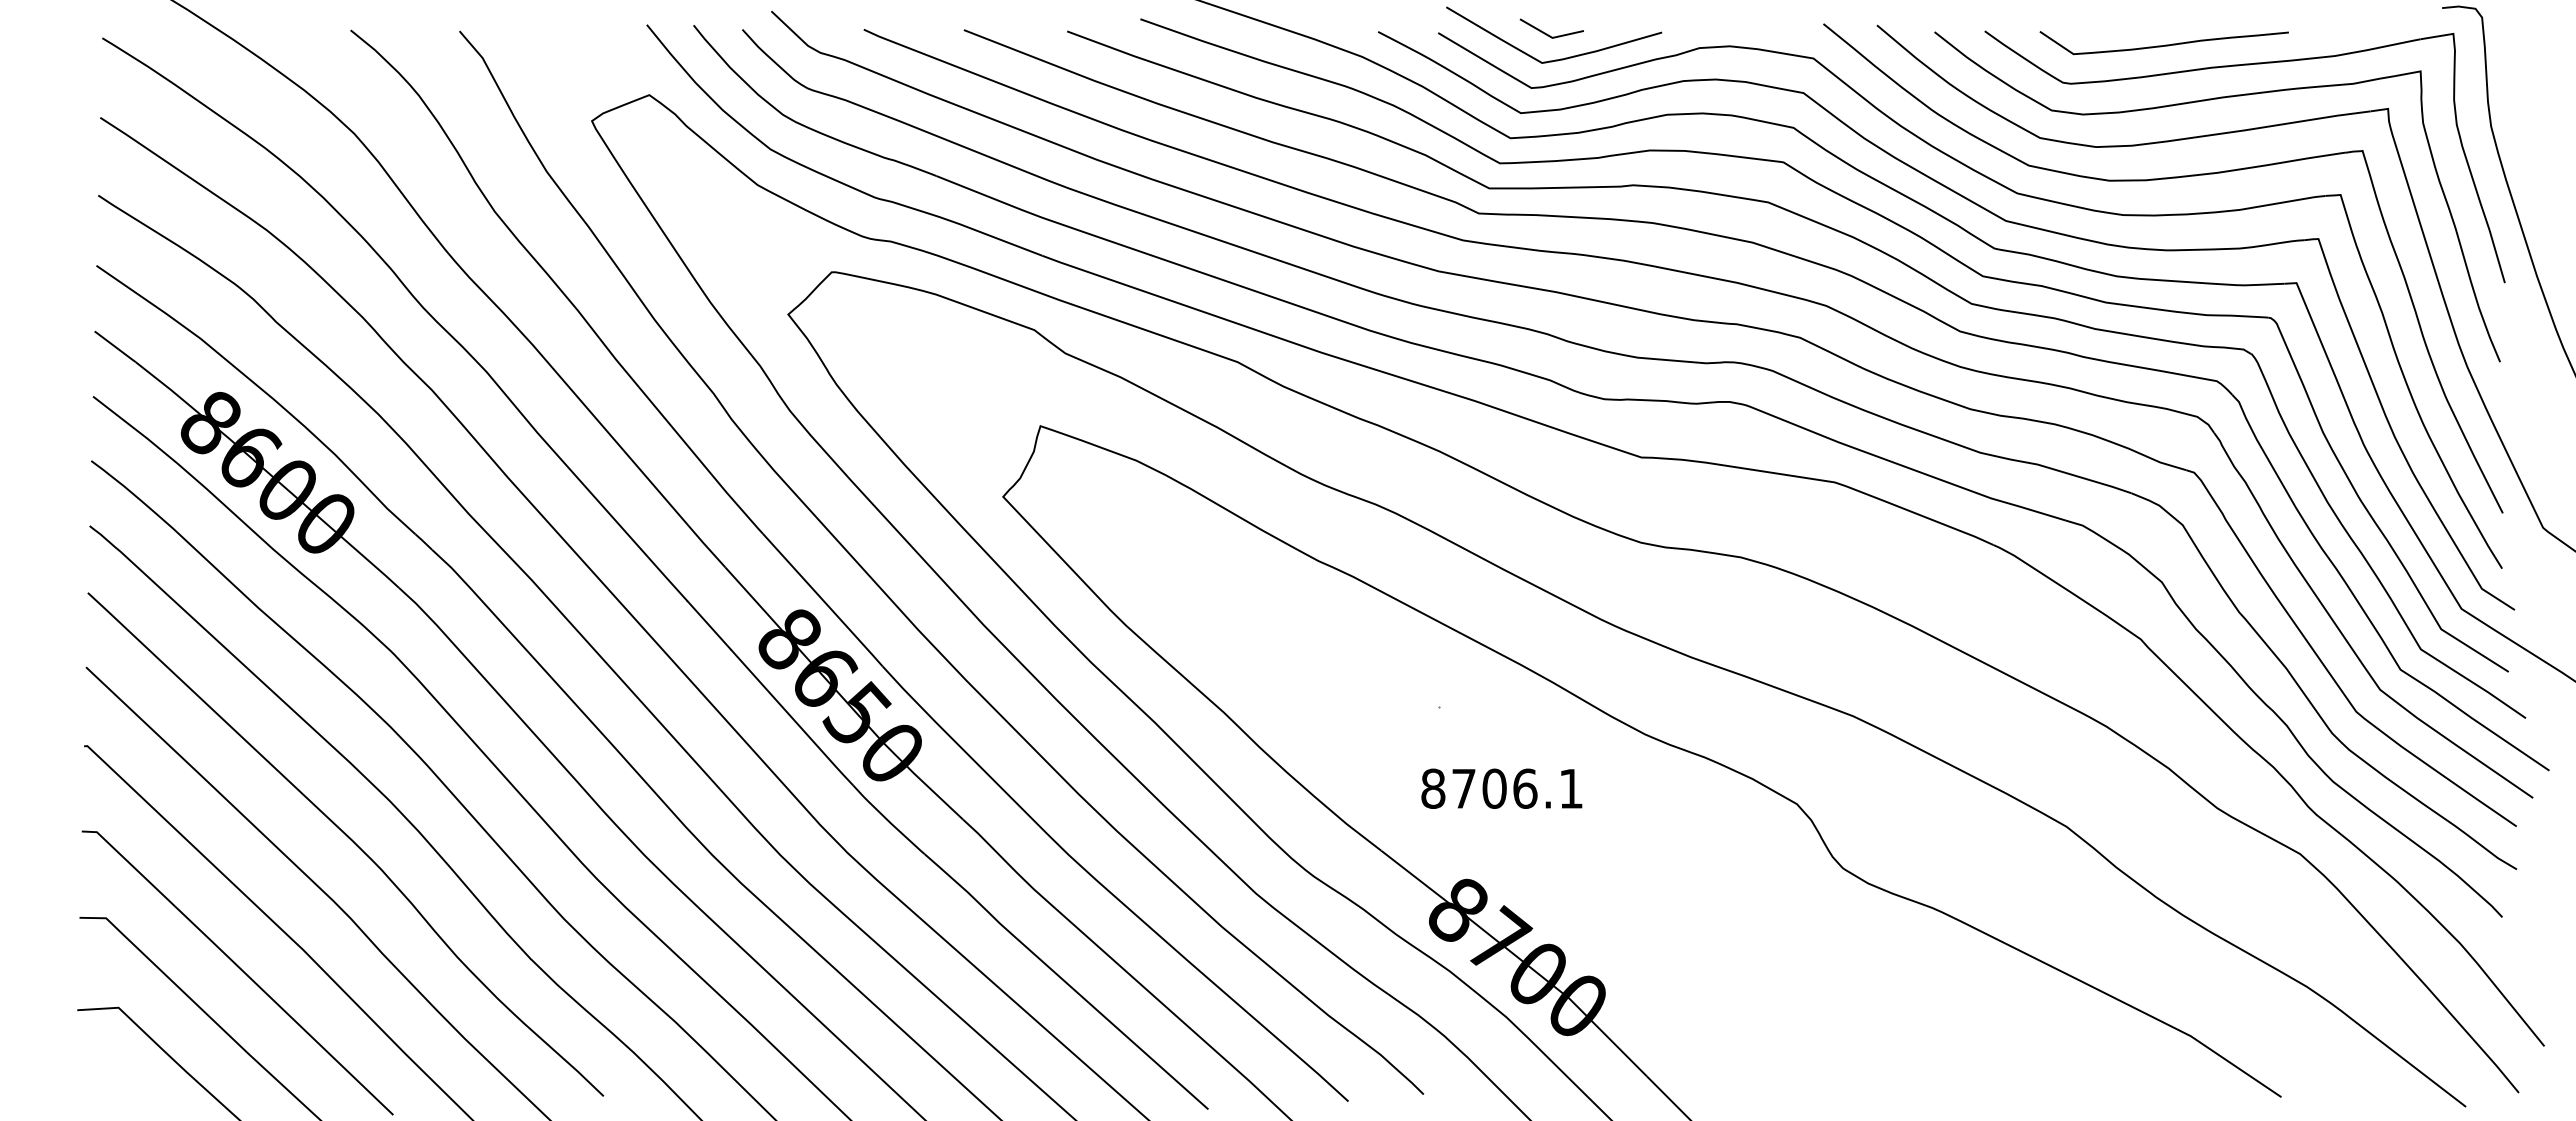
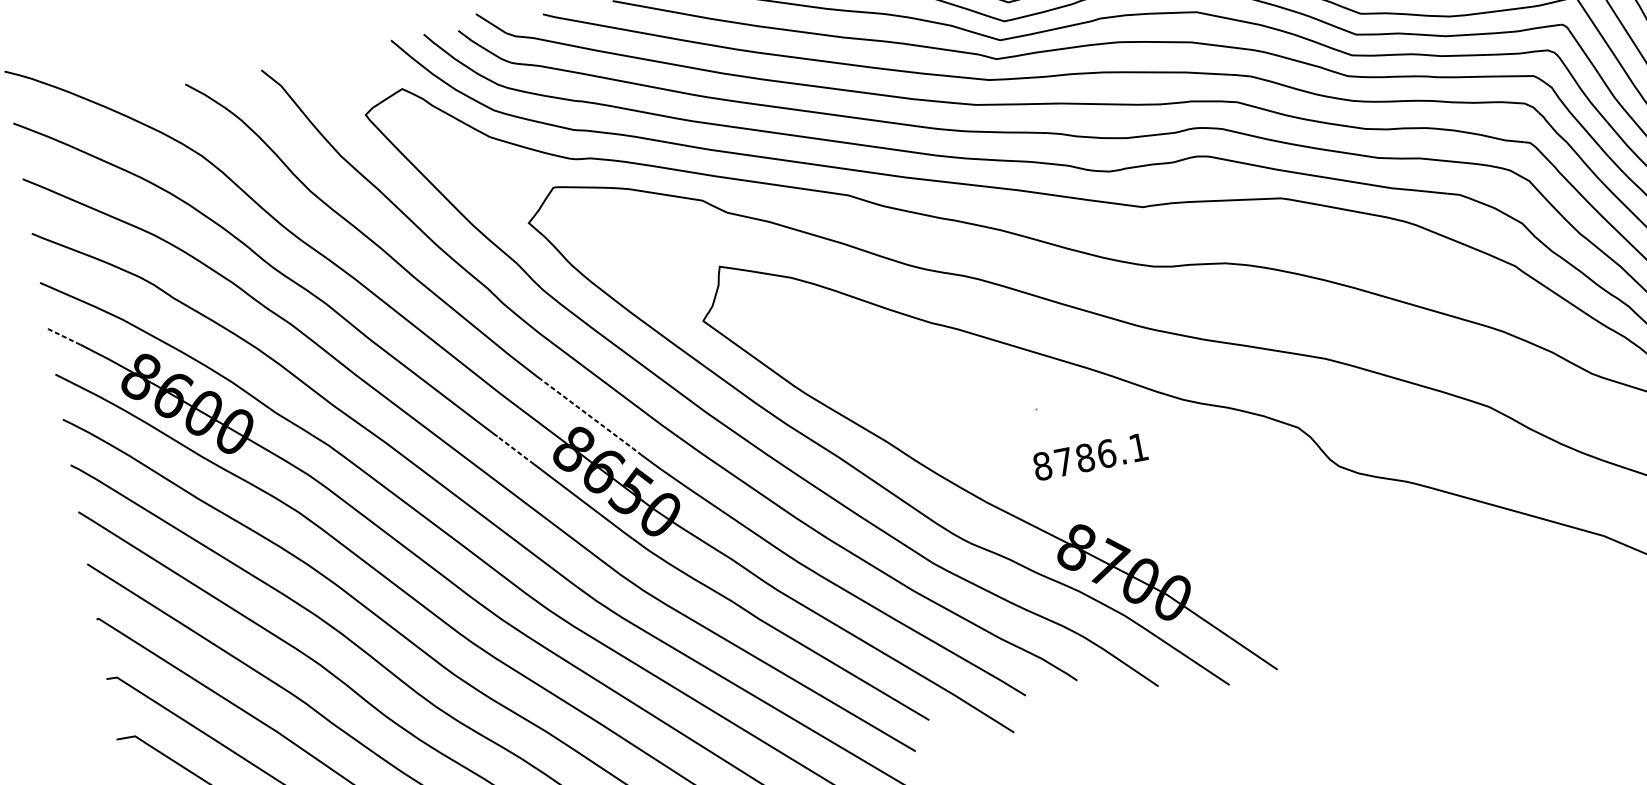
line: (115, 346) -> (64, 336), solid -> dashed
line: (822, 600) -> (591, 417), solid -> dashed
line: (708, 624) -> (515, 449), solid -> dashed
text: (1494, 788) -> (1085, 457), 8706.1 -> 8786.1

